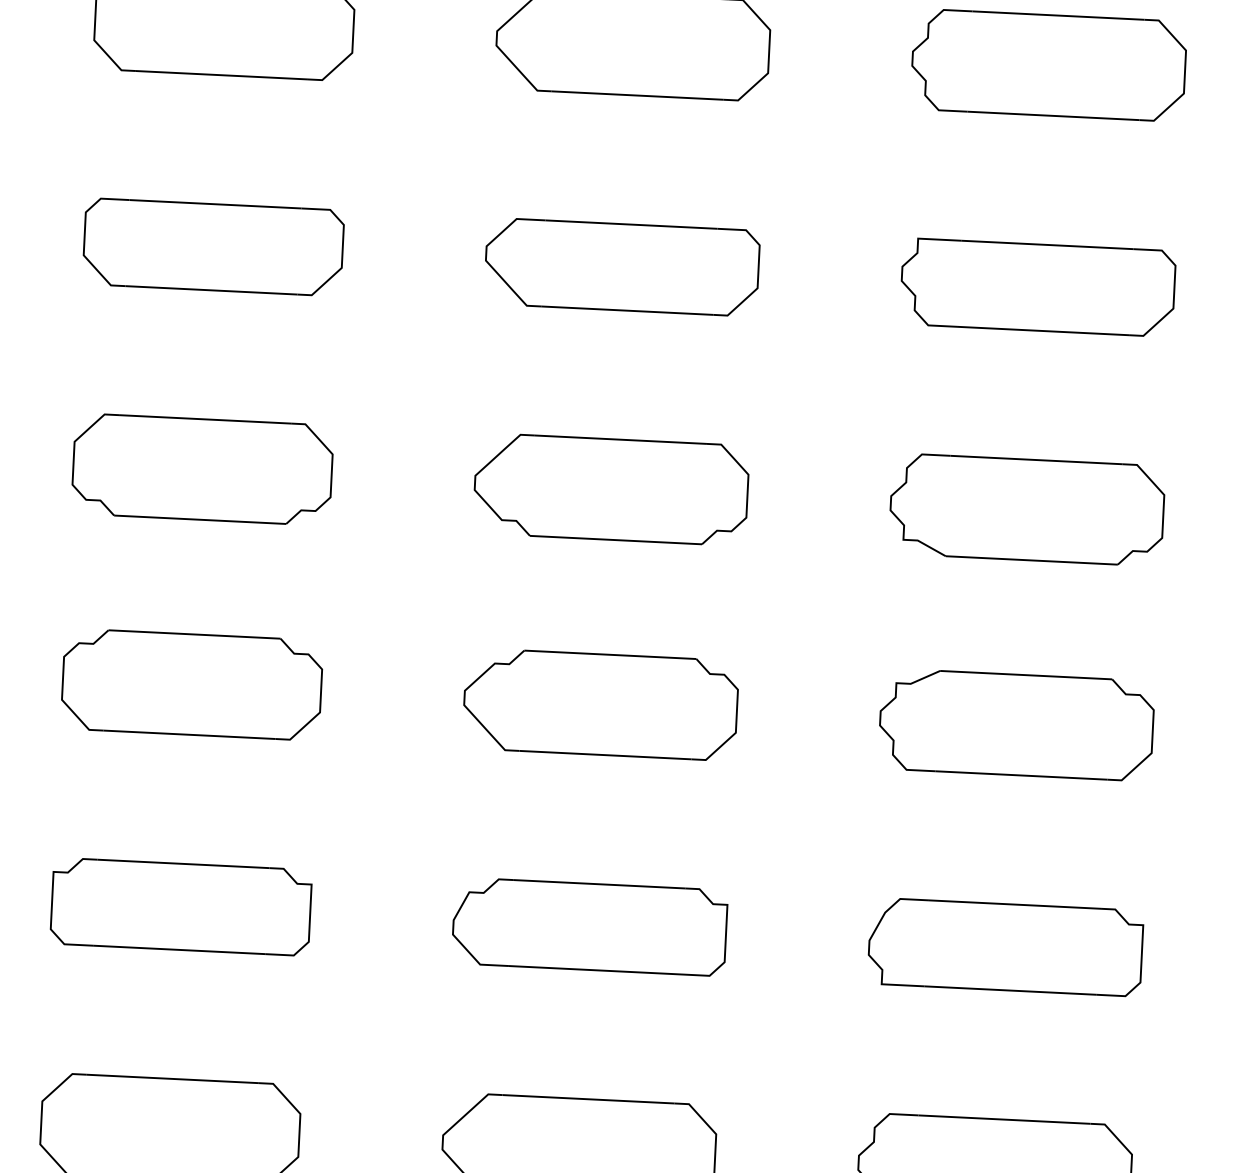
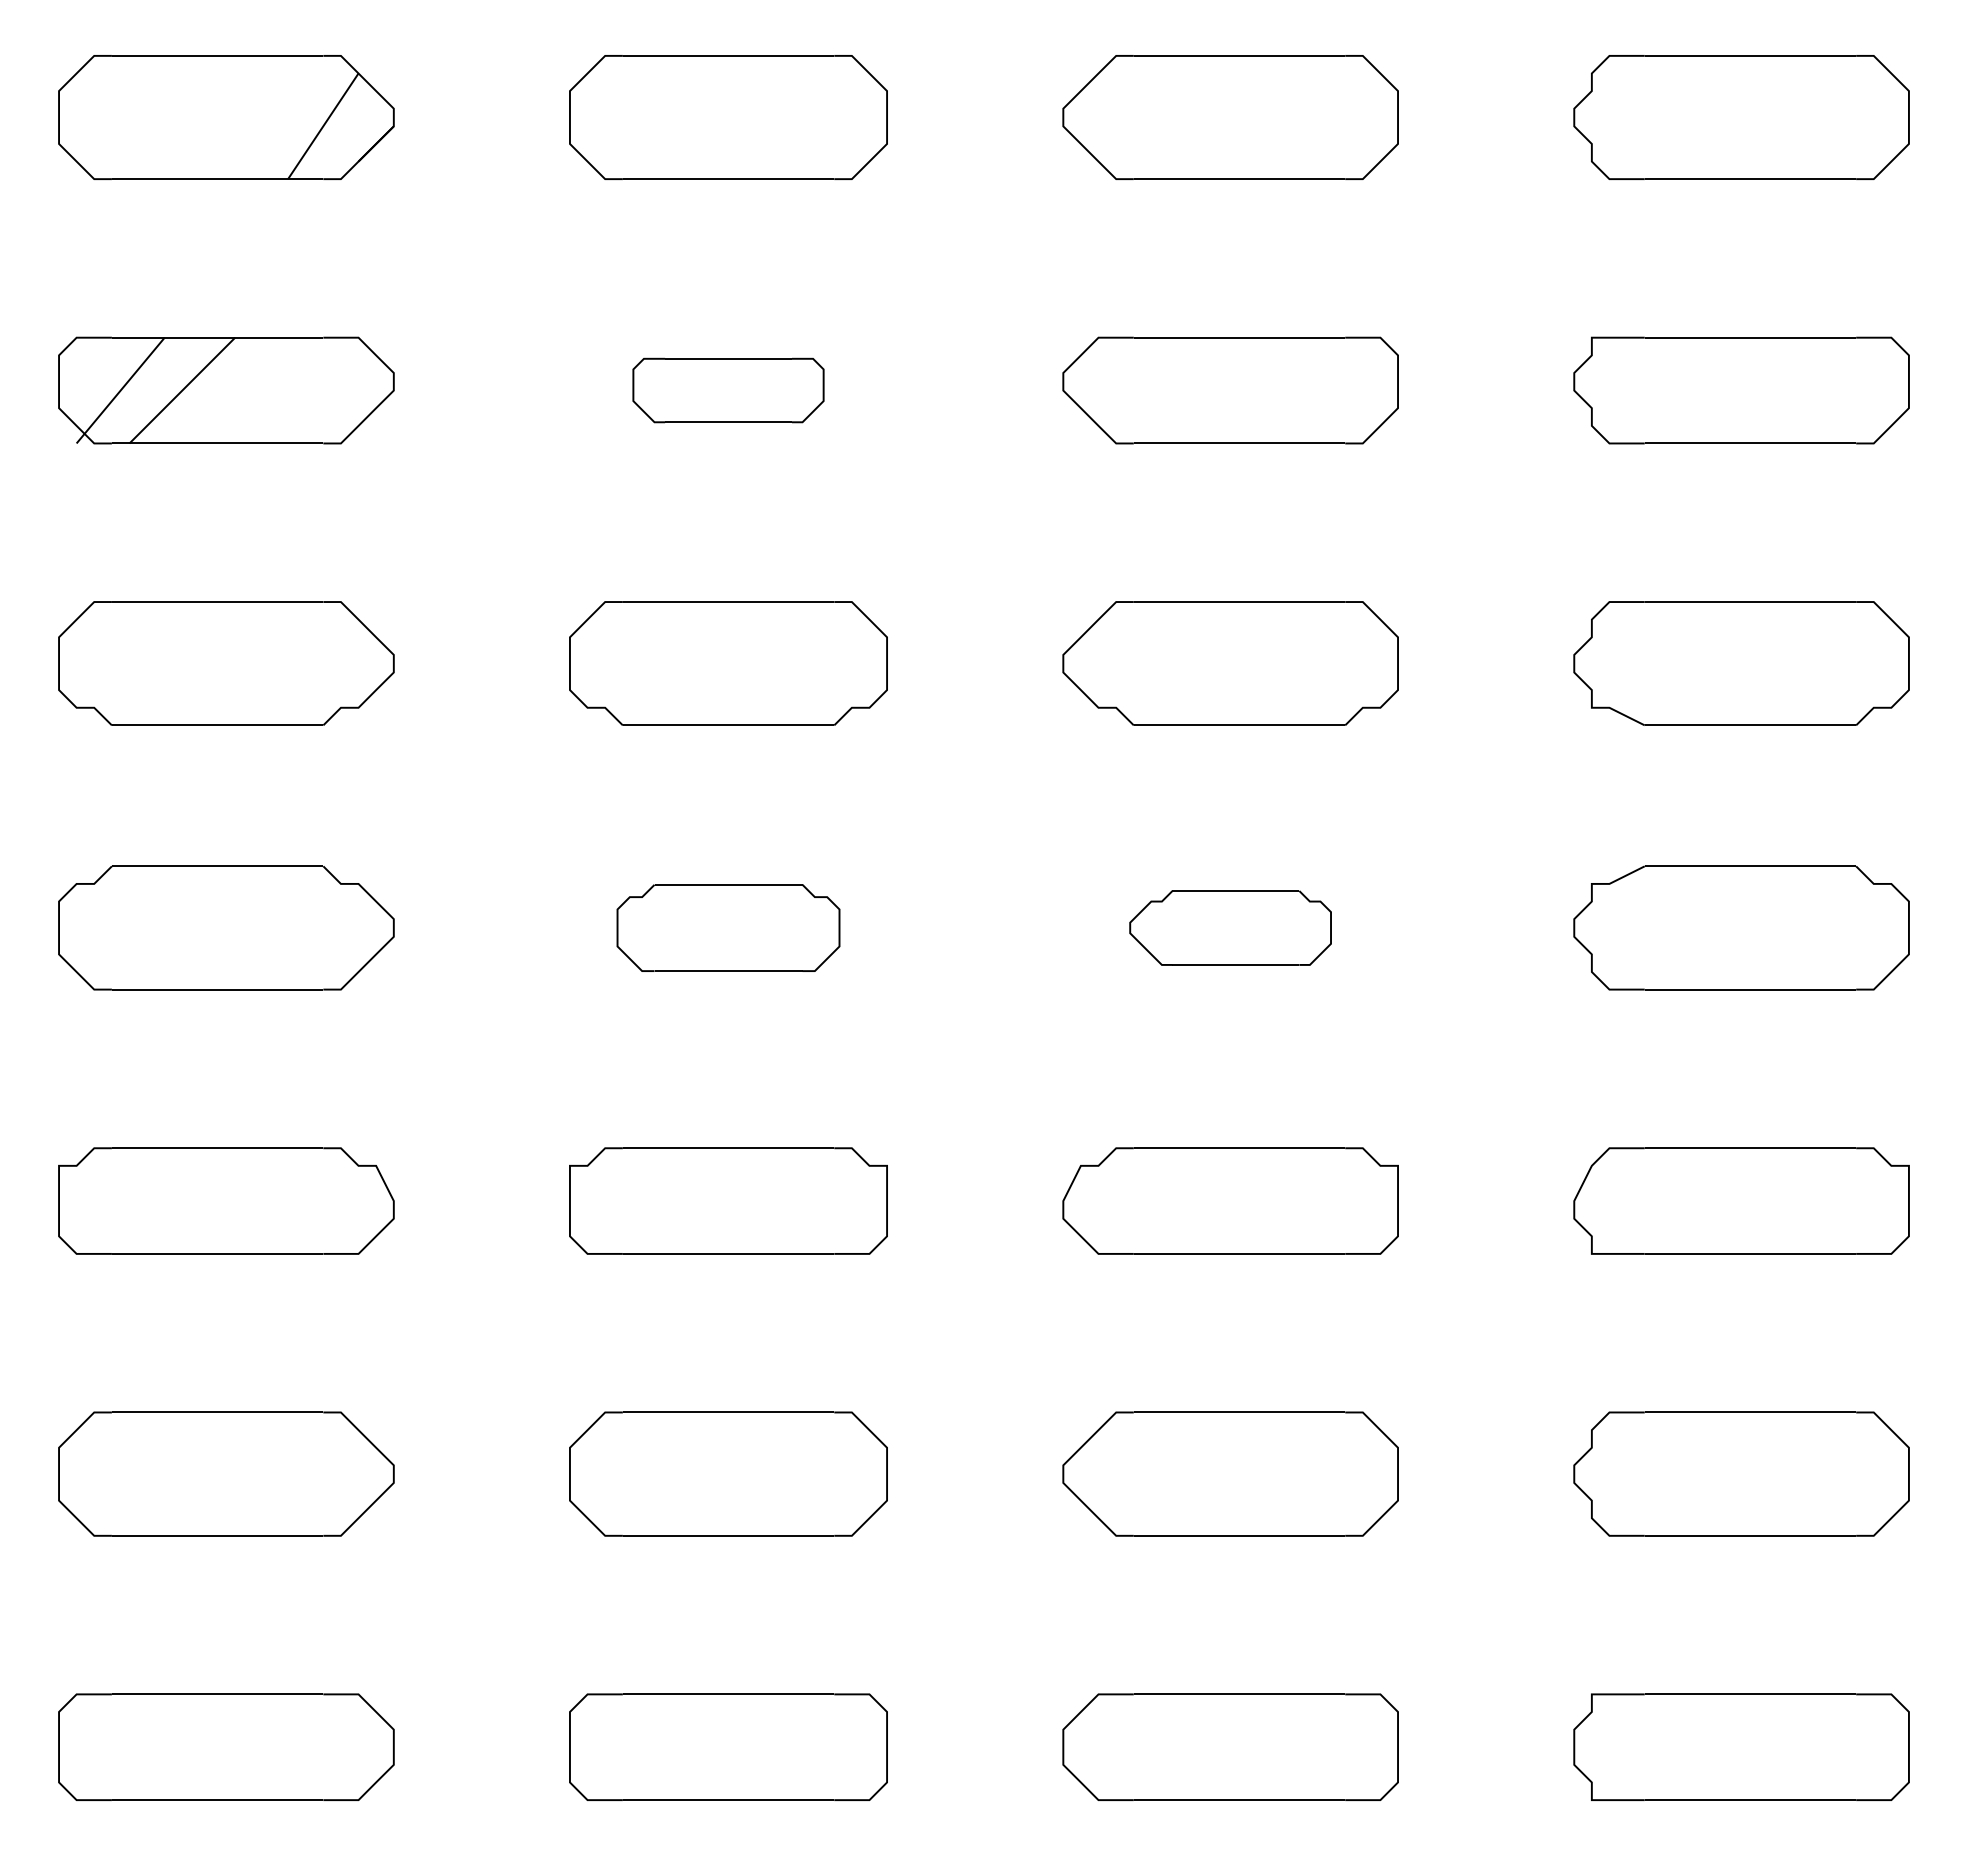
part: (213, 247) -> (728, 390), size x0.6
part: (192, 684) -> (728, 927), size x0.7
part: (600, 704) -> (1230, 927), size x0.6

